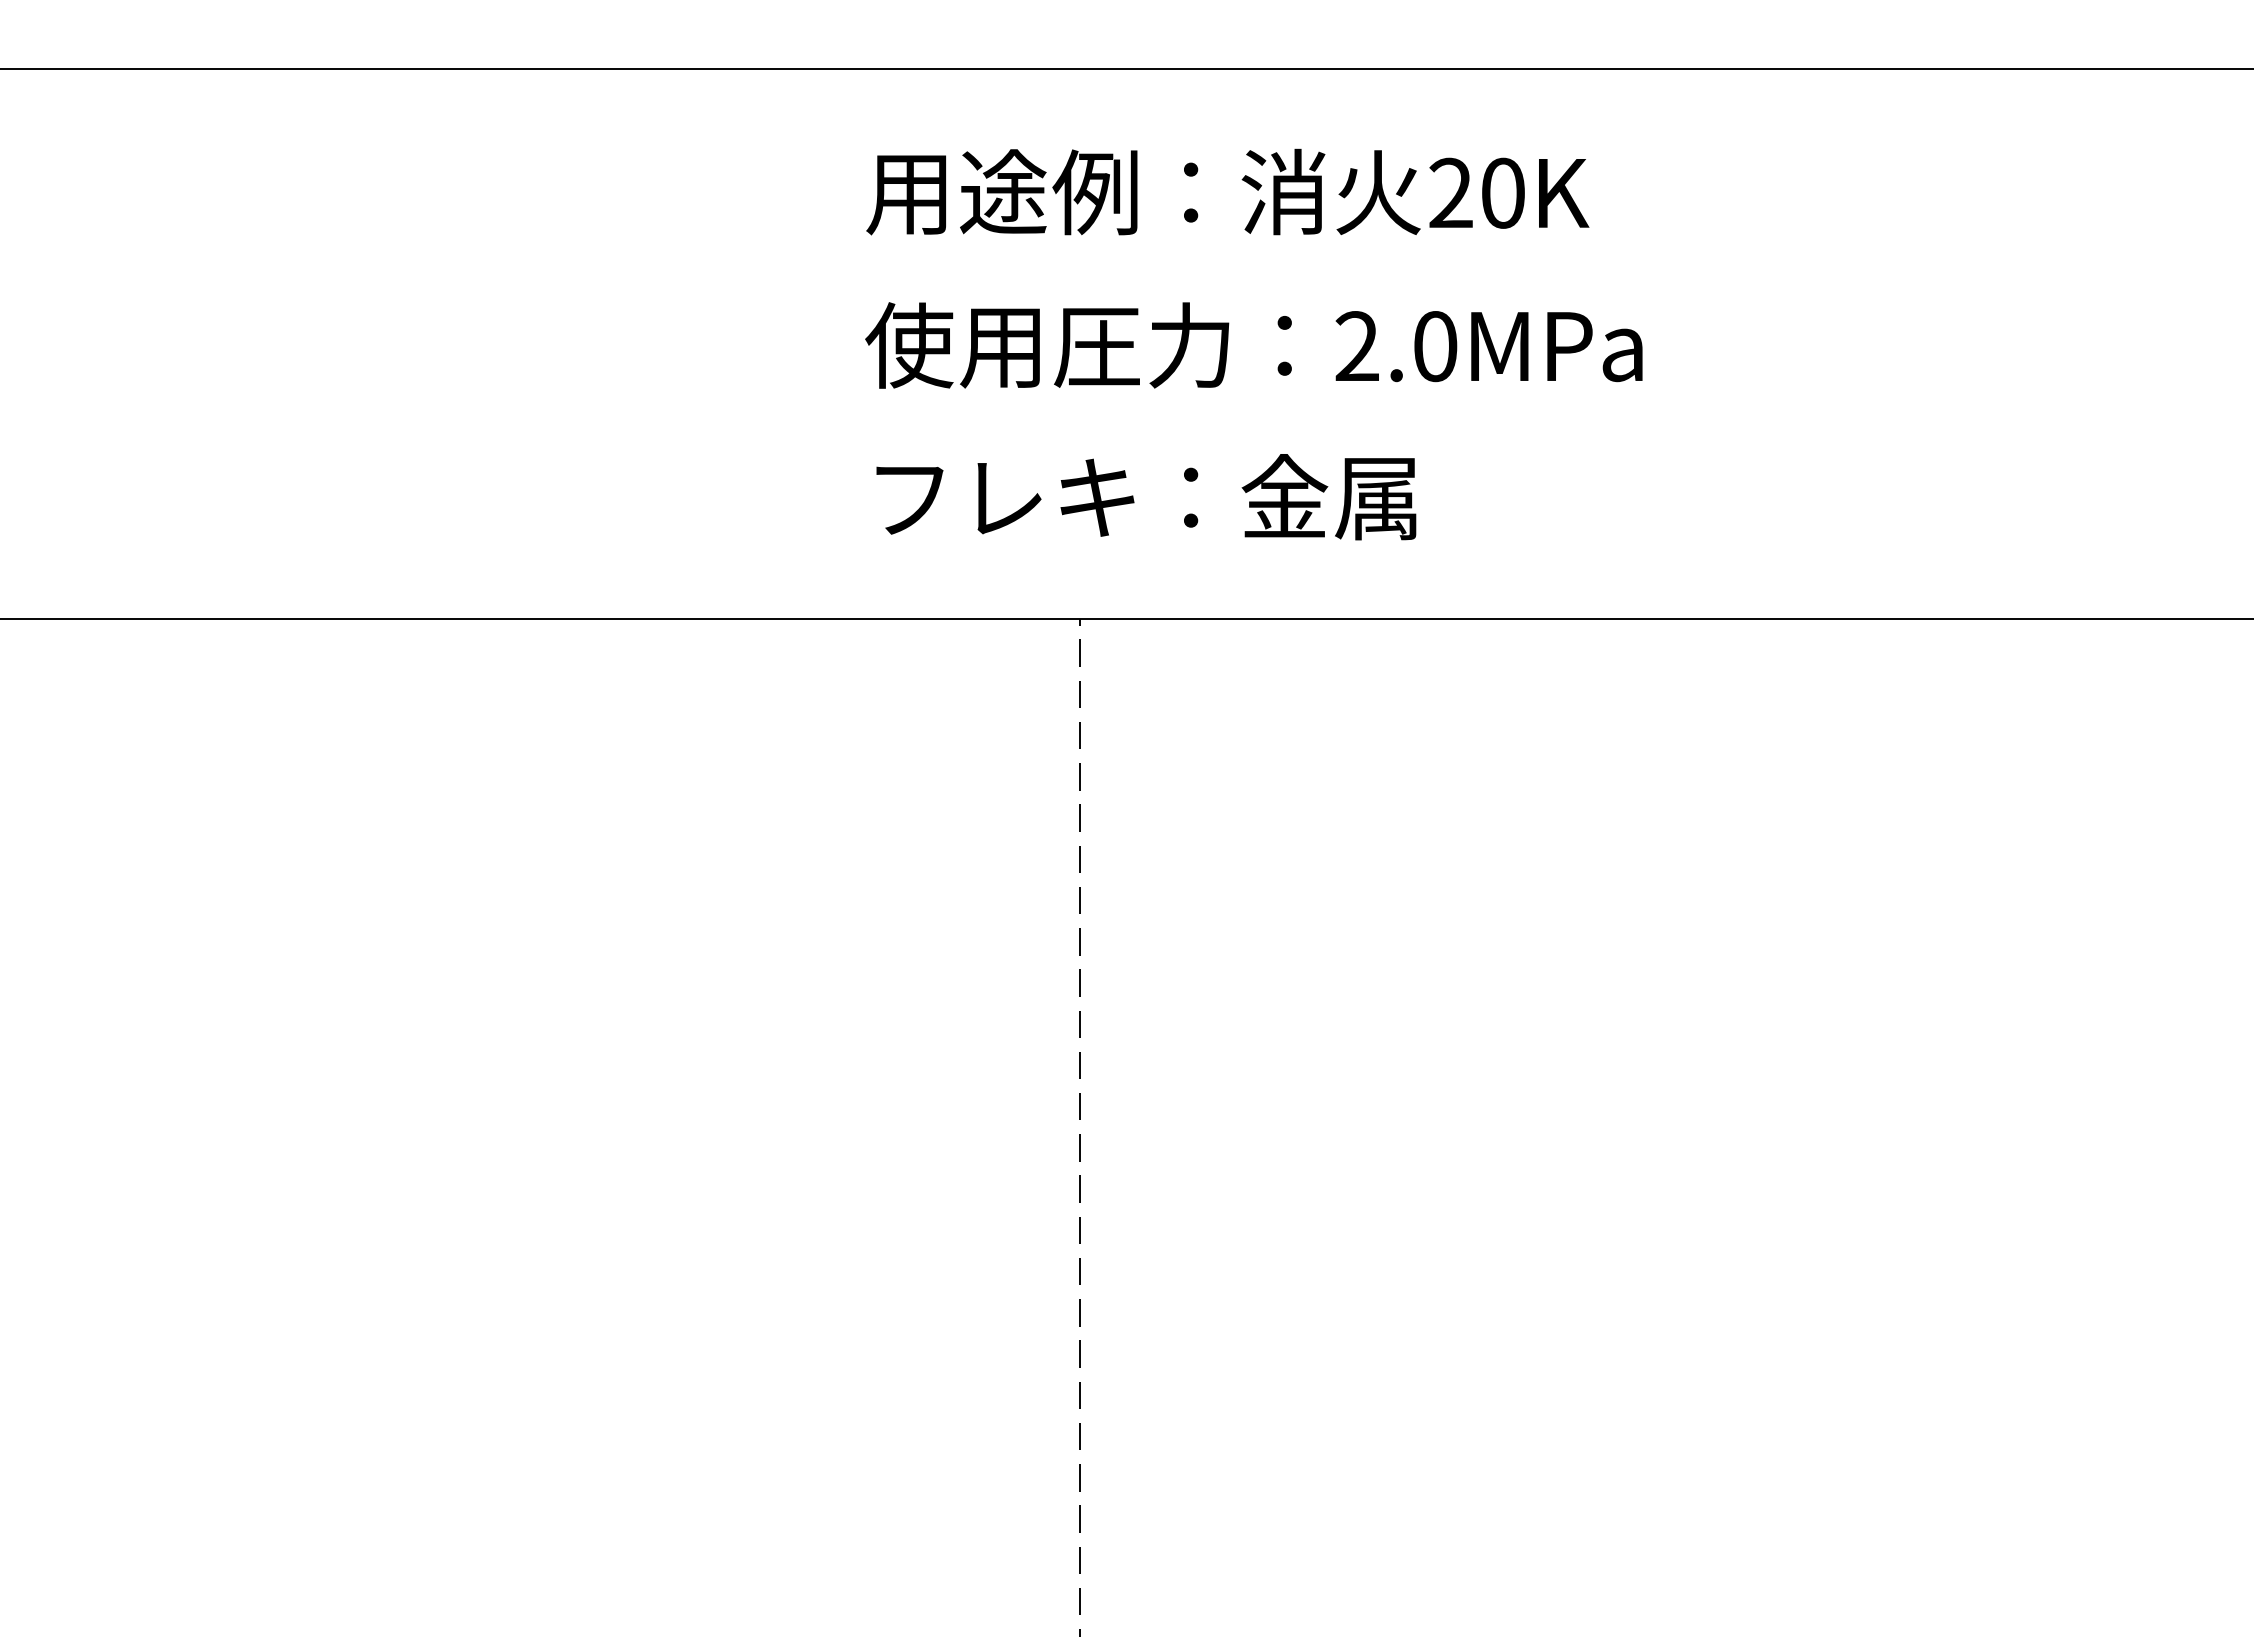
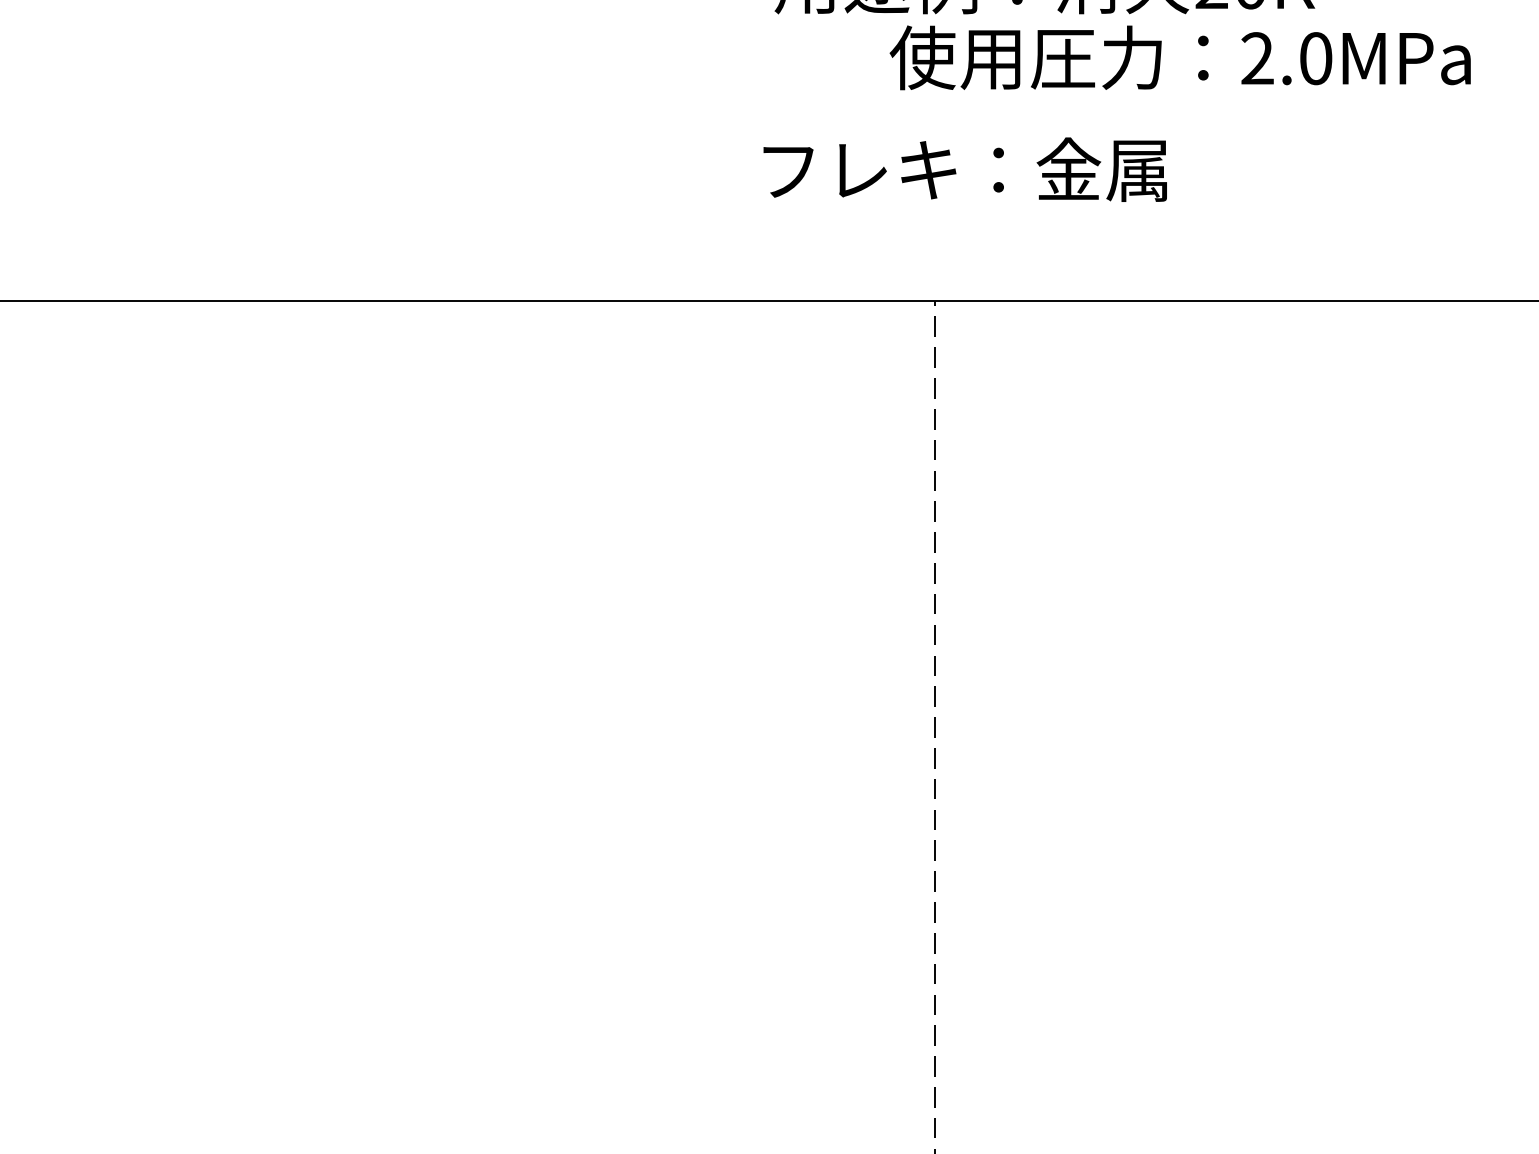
text: (1253, 345) -> (1179, 57), moved
text: (1146, 497) -> (965, 169), moved

